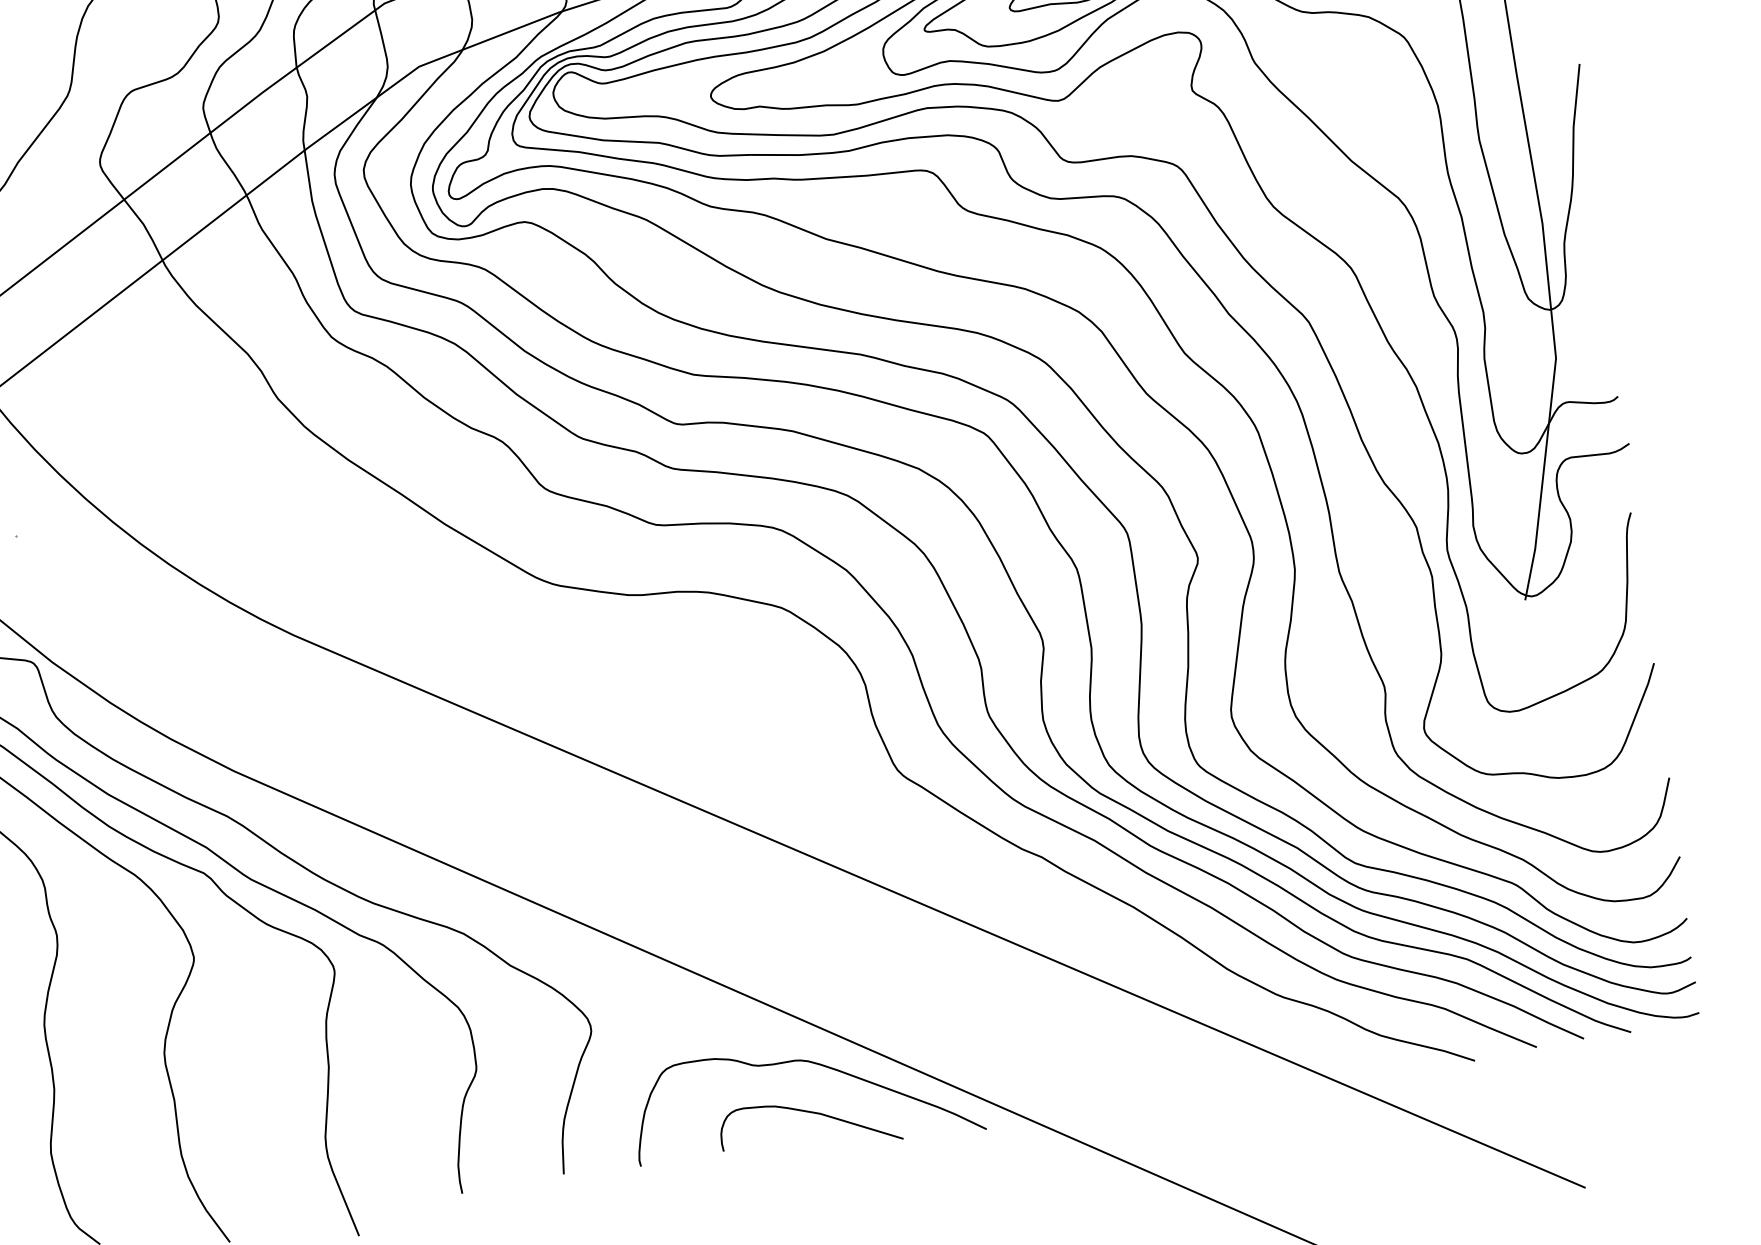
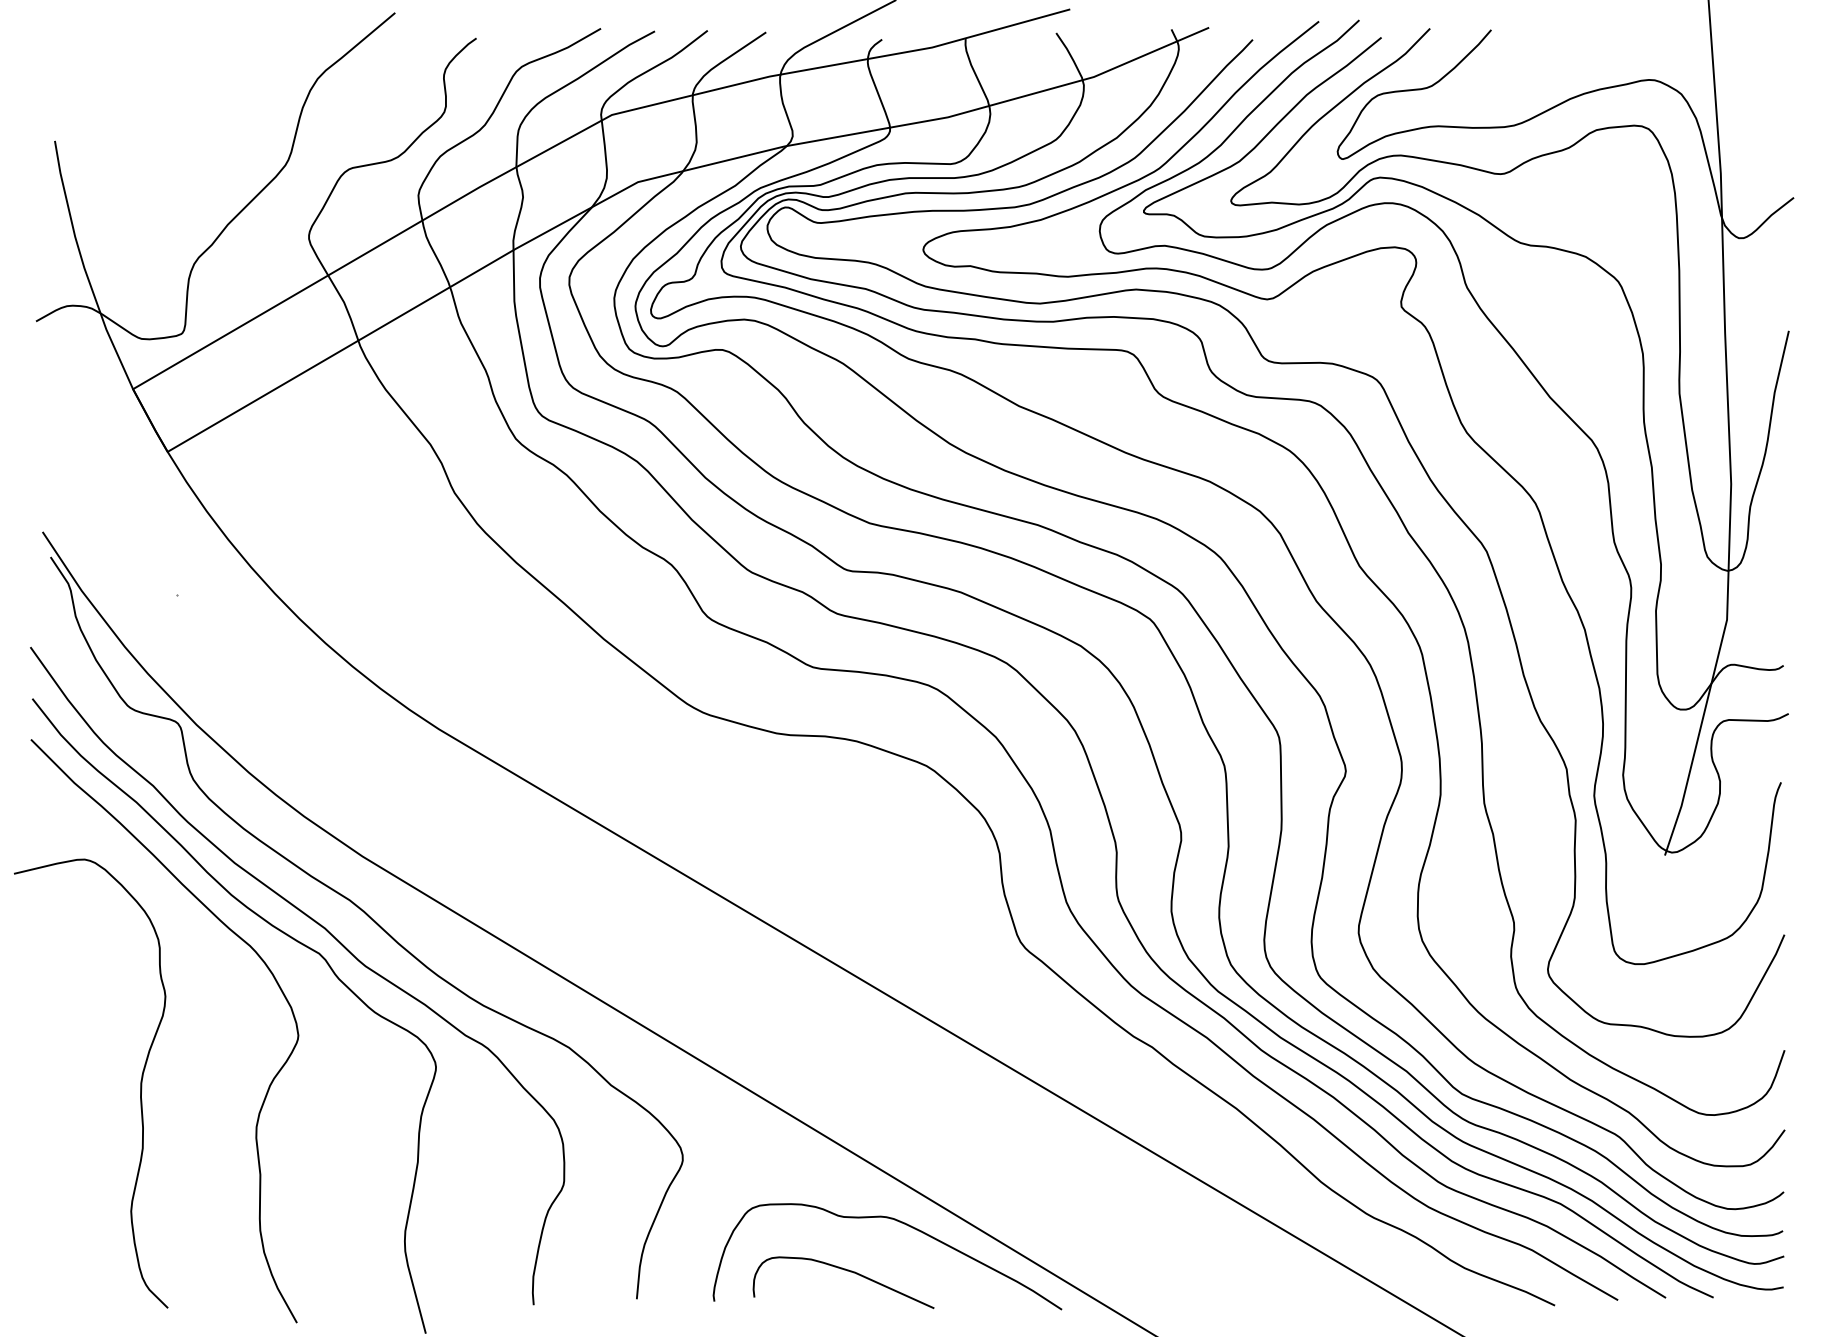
curve: (812, 1113) -> (847, 1271), moved

